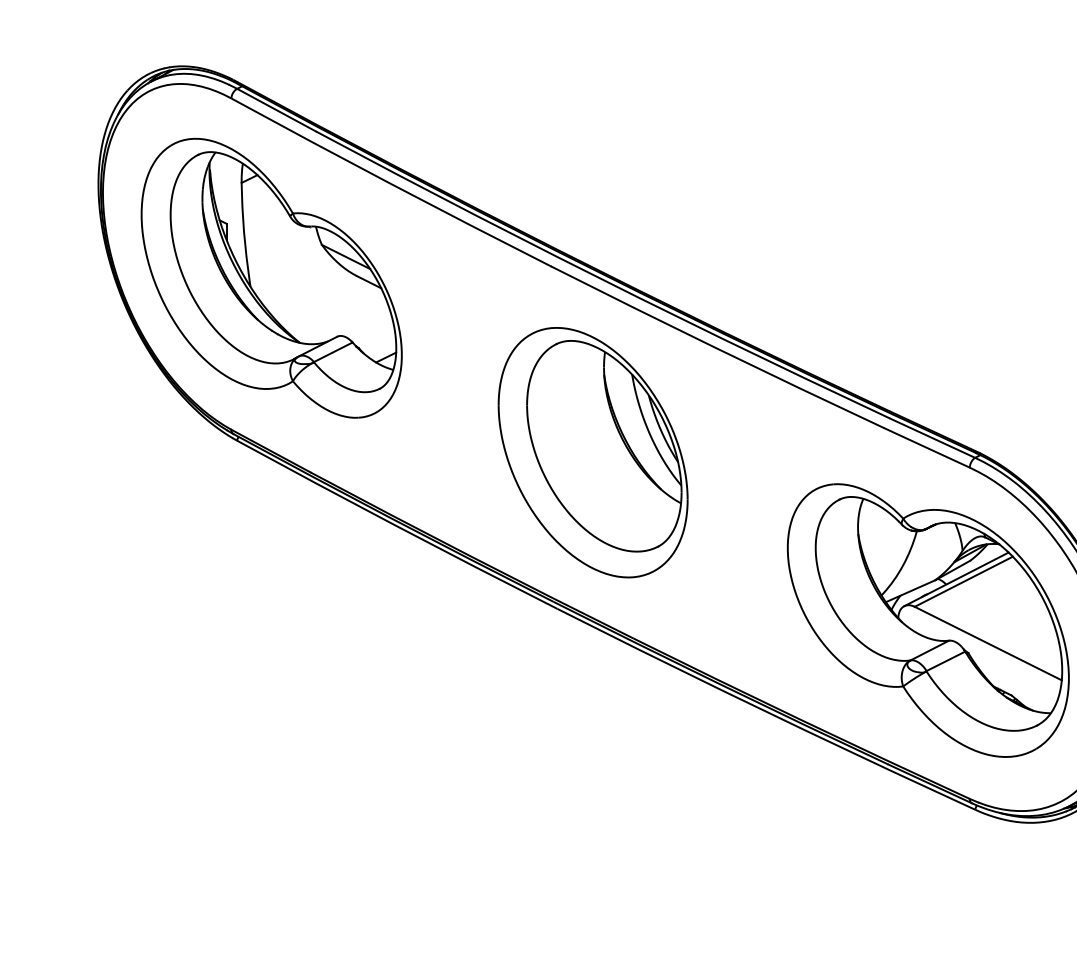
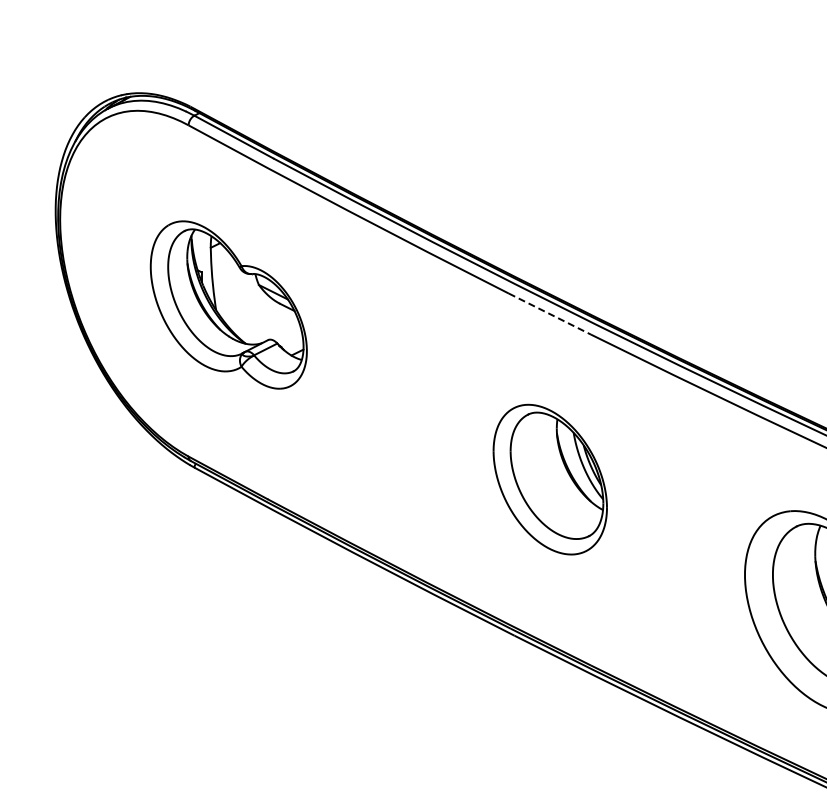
part: (271, 277) -> (228, 304), size x0.6
line: (592, 287) -> (549, 314), solid -> dashed
part: (592, 452) -> (549, 479), size x0.6

